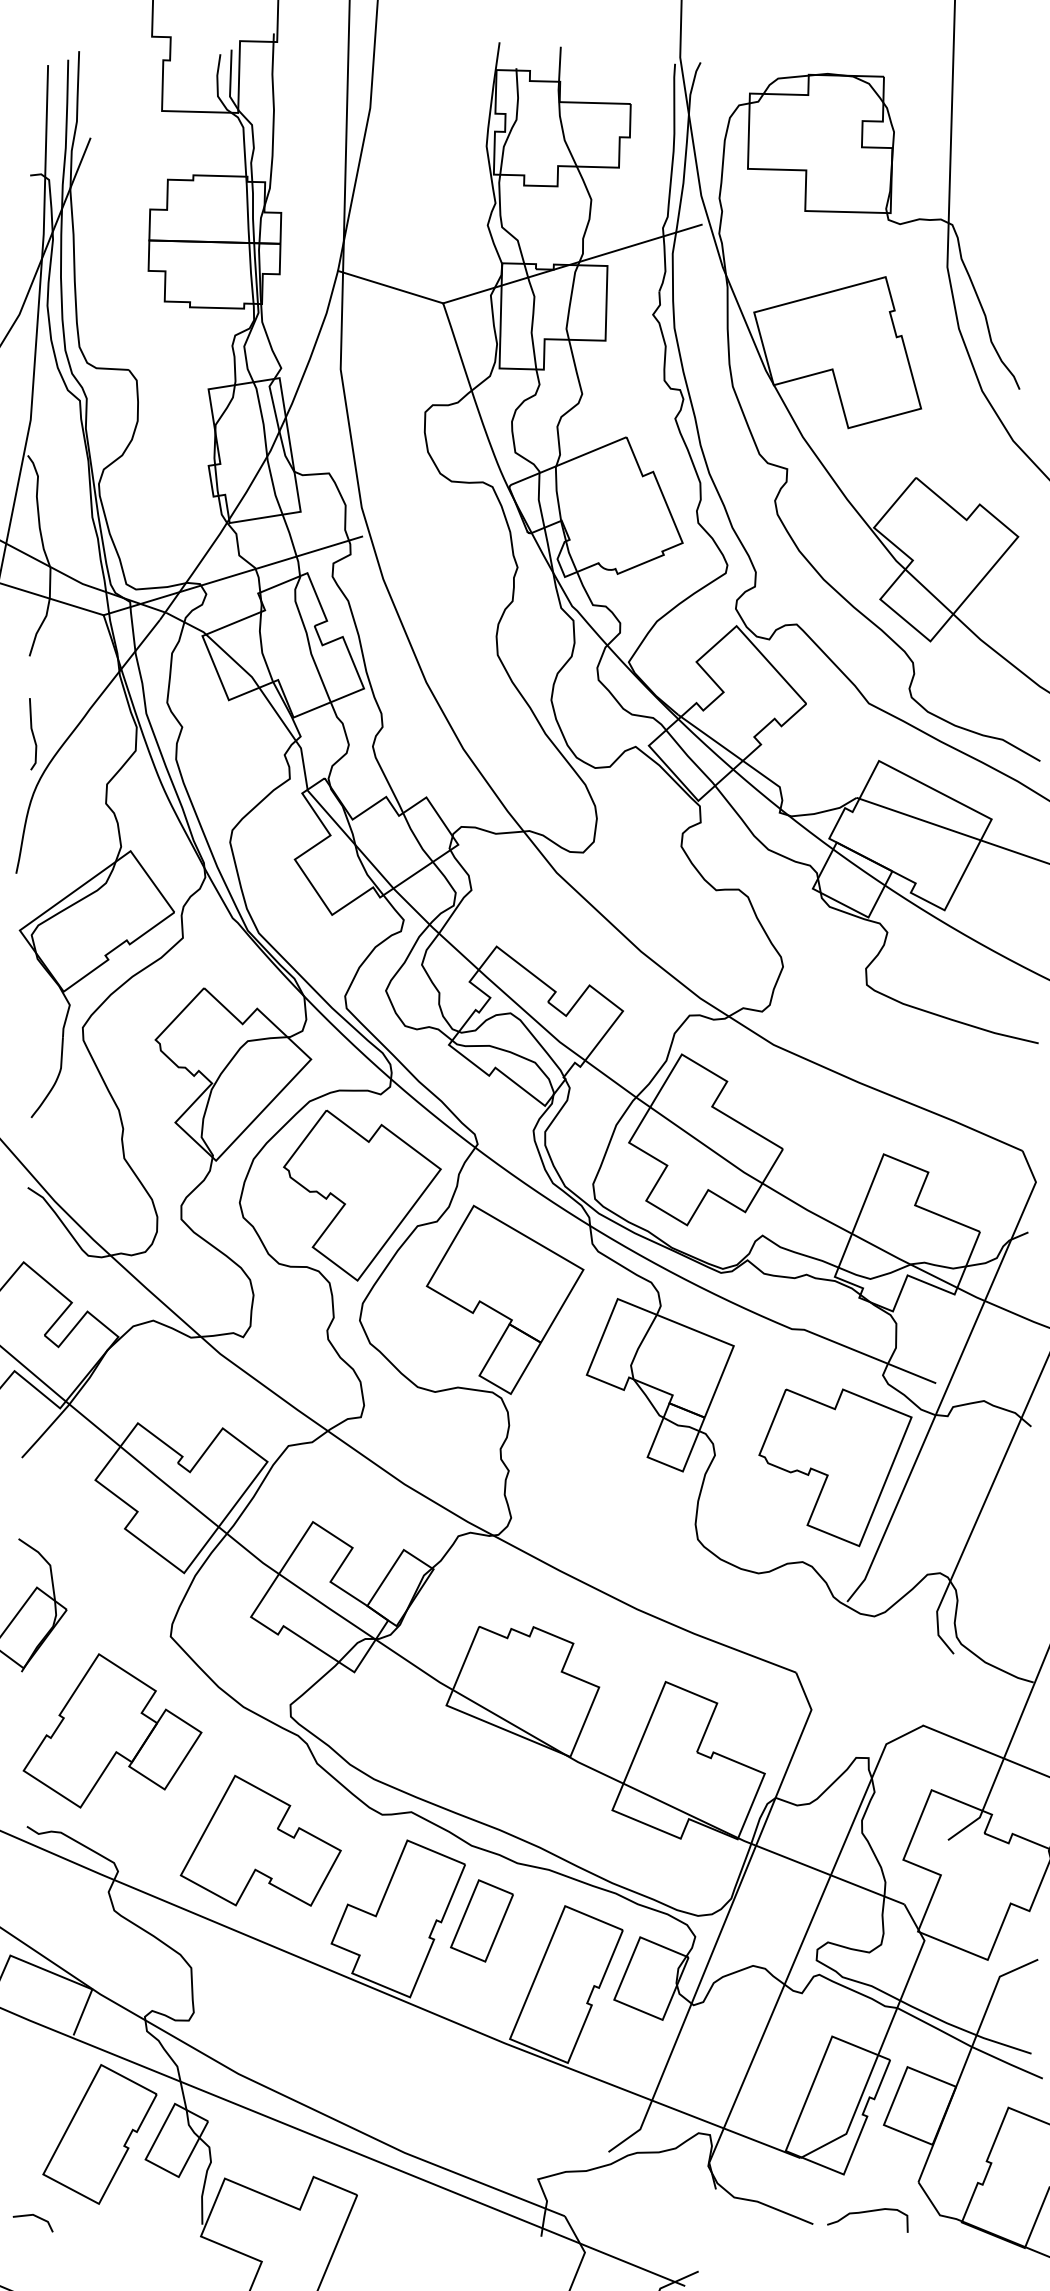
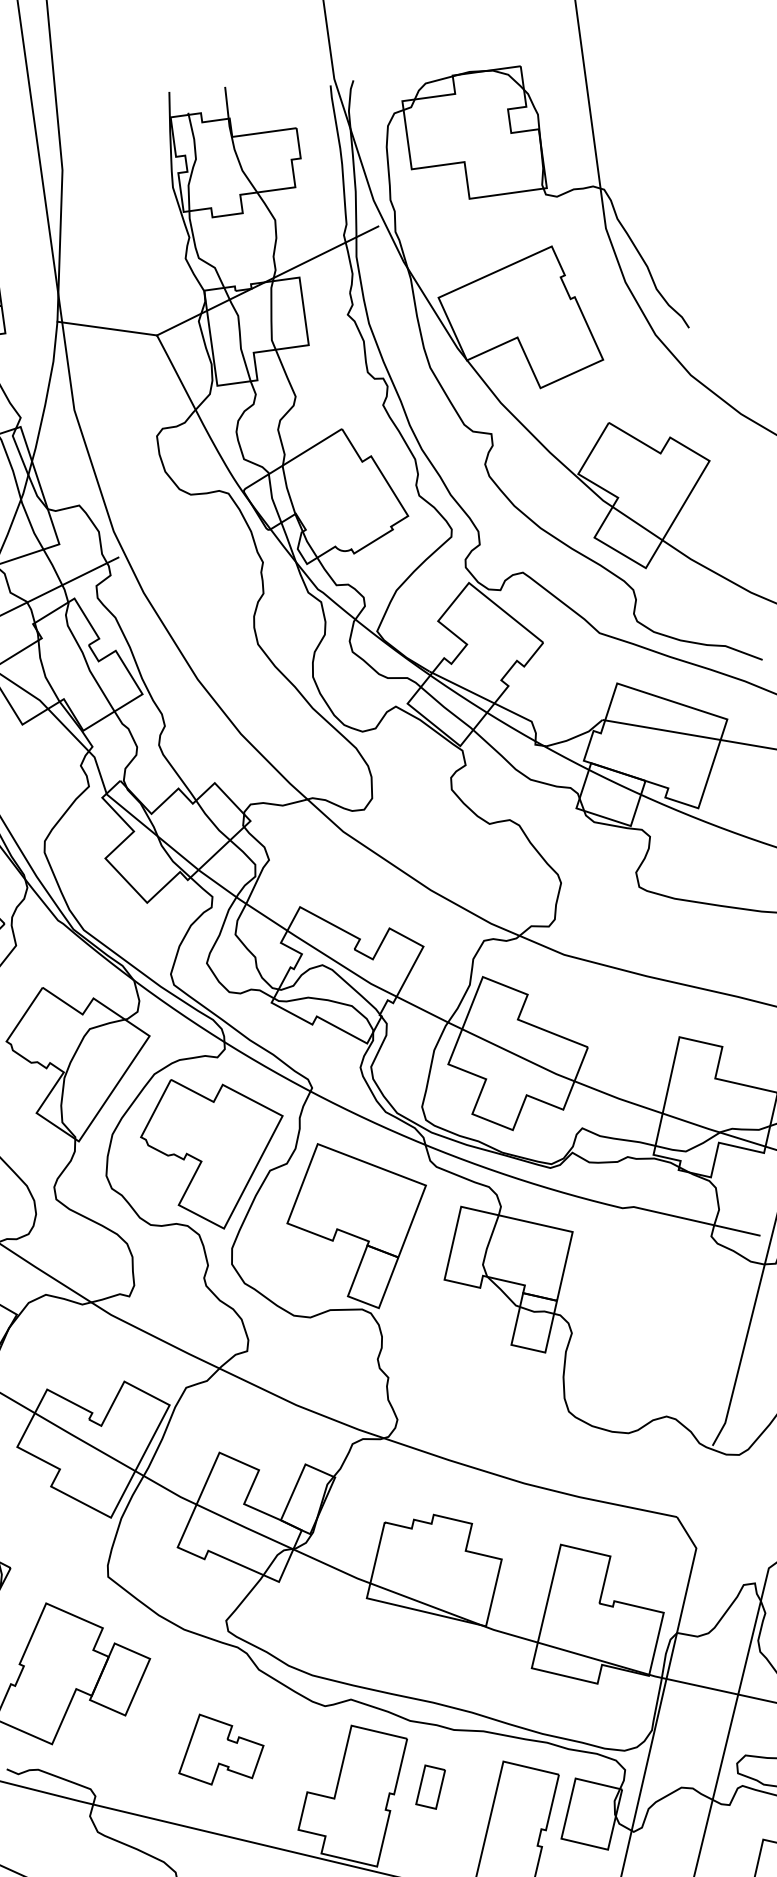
part: (835, 1467) -> (682, 1326), removed
part: (260, 1840) -> (219, 1747), size x0.6
part: (481, 1920) -> (430, 1786), size x0.6

